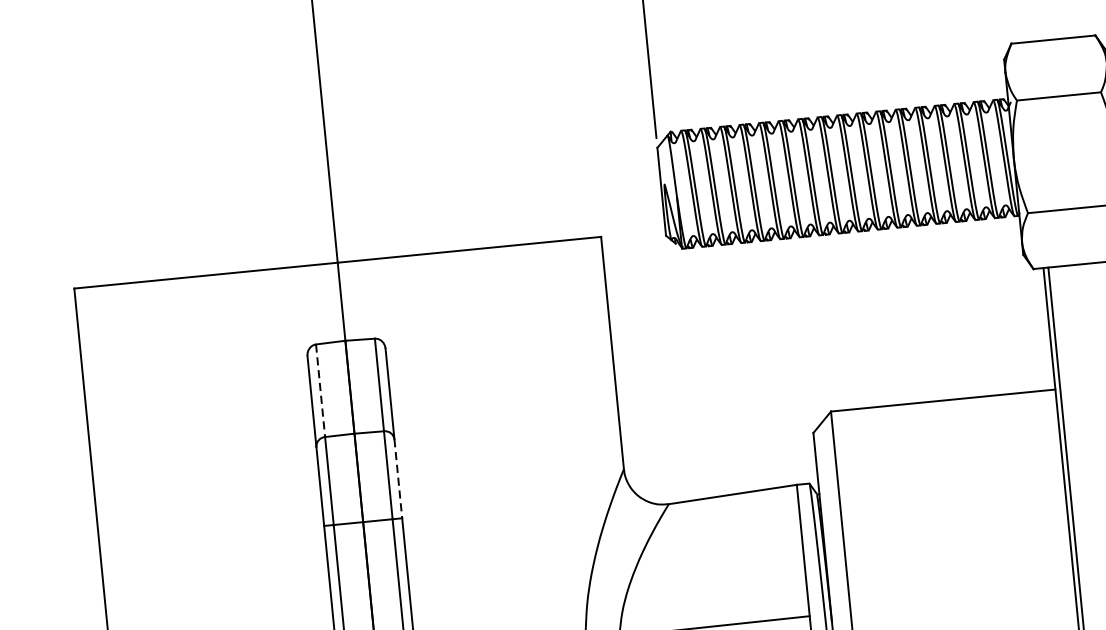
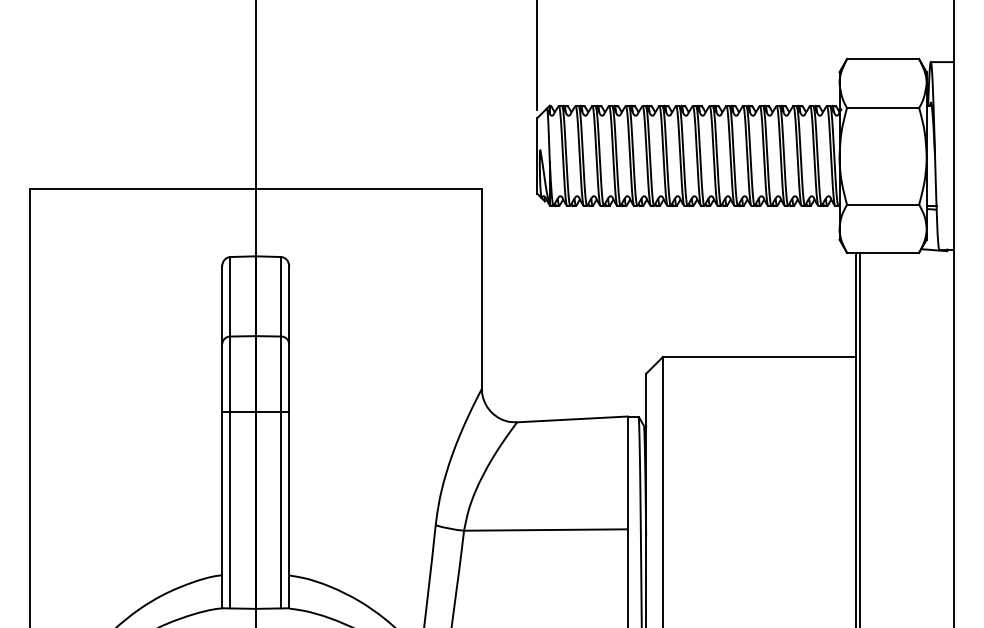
line: (320, 390) -> (230, 296), dashed -> solid
line: (398, 479) -> (289, 378), dashed -> solid

